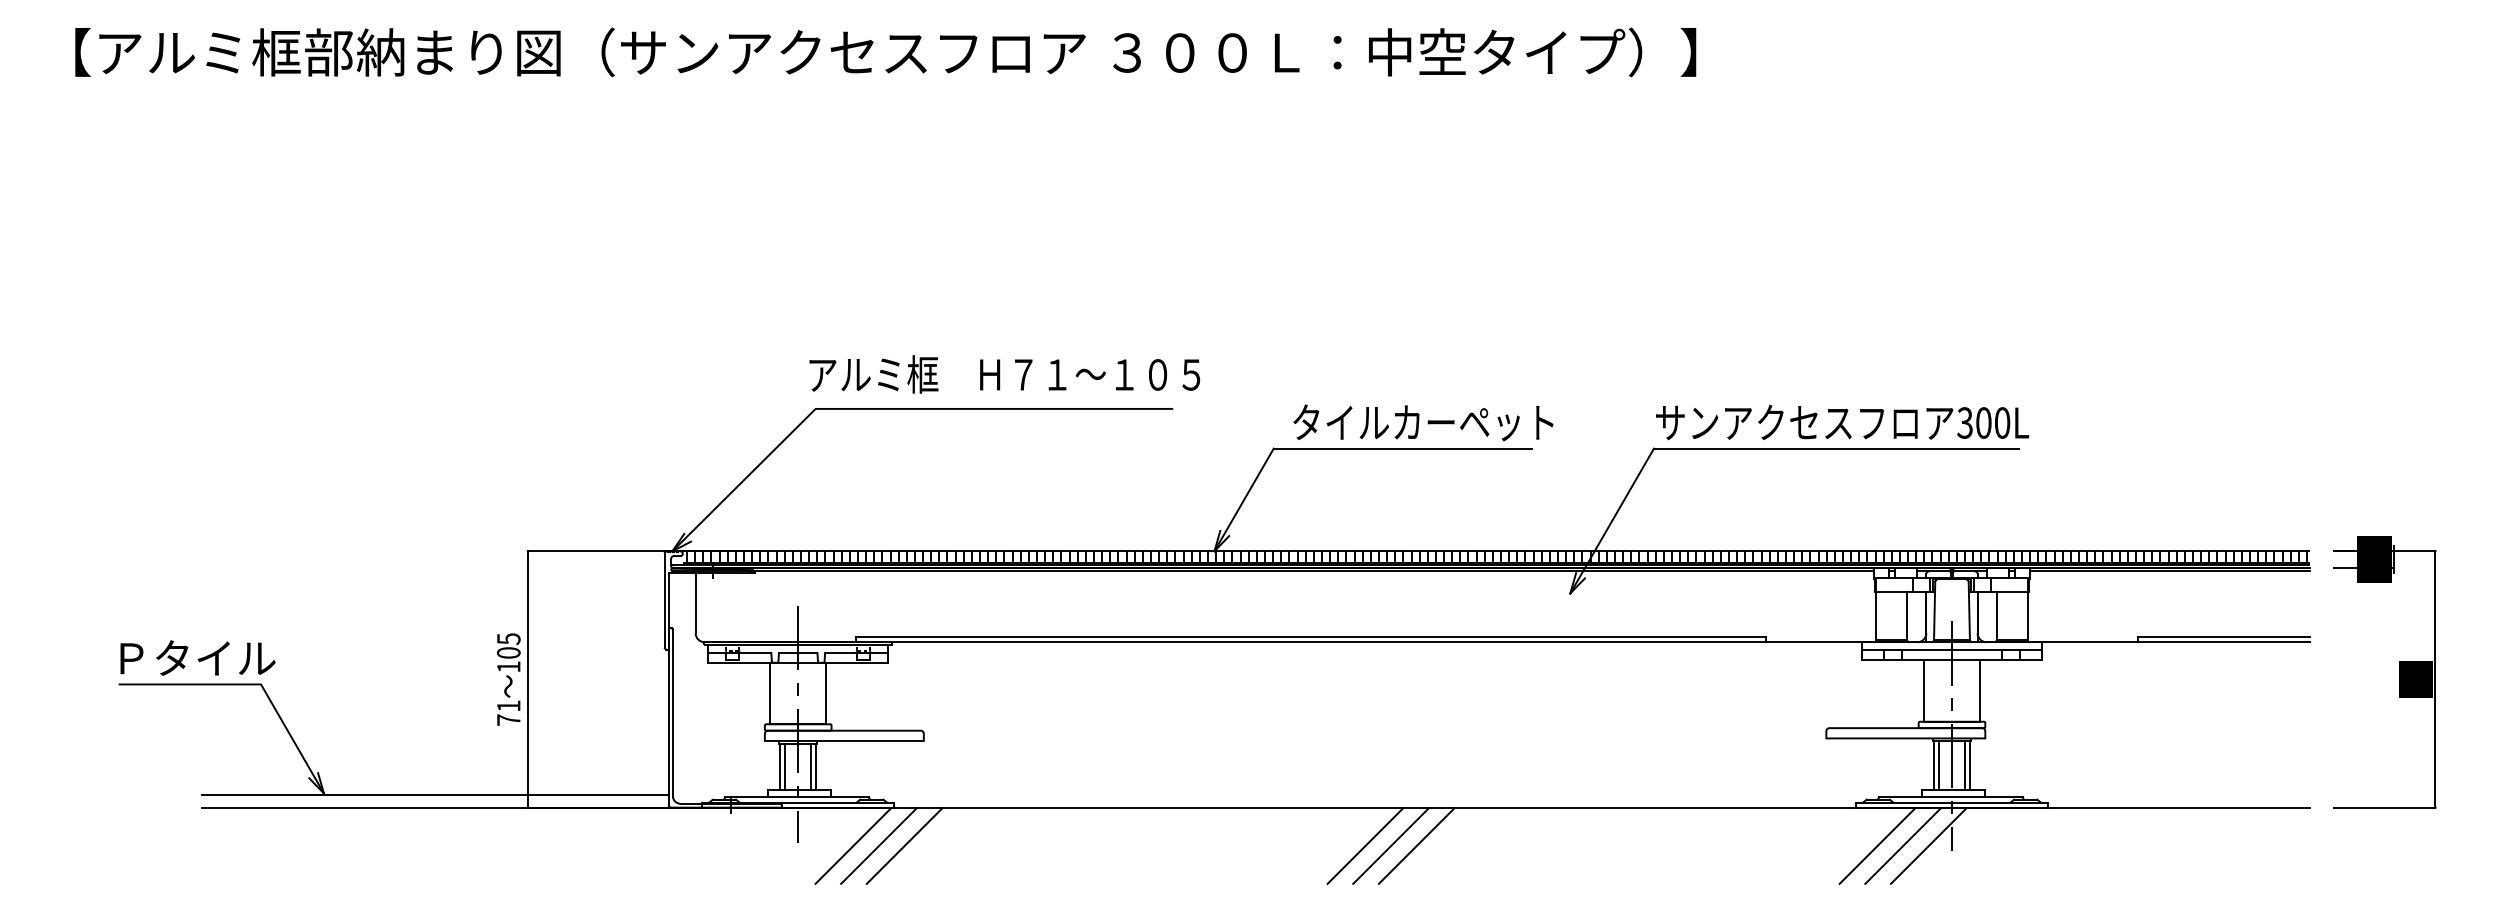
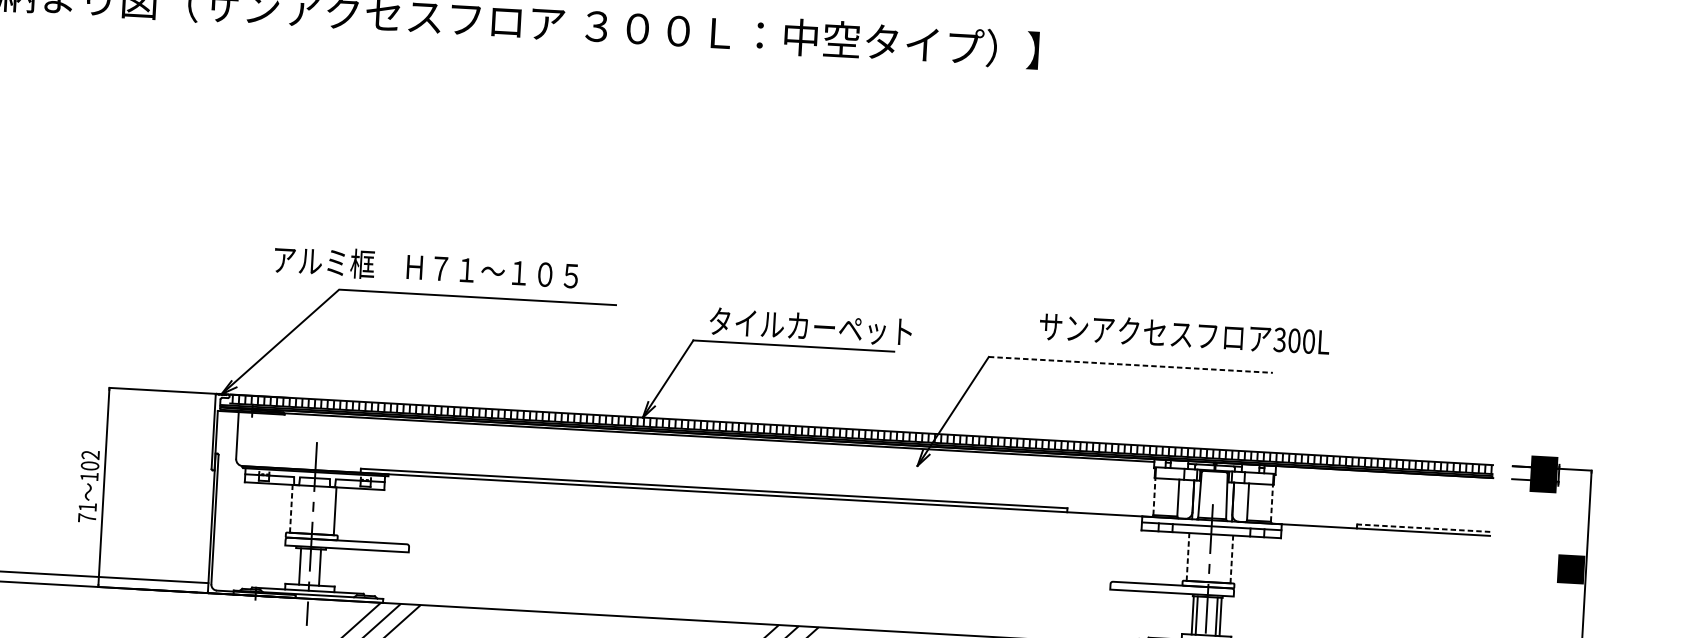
text: (1004, 374) -> (426, 267), moved
text: (1842, 422) -> (1184, 334), moved
line: (1836, 448) -> (1130, 364), solid -> dashed
line: (2169, 571) -> (1384, 474), removed
line: (1876, 616) -> (1154, 497), solid -> dashed
line: (2027, 616) -> (1271, 503), solid -> dashed
line: (2224, 637) -> (1424, 528), solid -> dashed
text: (508, 639) -> (90, 455), 105 -> 102
line: (1923, 690) -> (1187, 556), solid -> dashed
line: (1980, 690) -> (1232, 559), solid -> dashed
line: (770, 693) -> (291, 508), solid -> dashed
line: (780, 766) -> (296, 565), removed
line: (816, 766) -> (324, 567), removed

